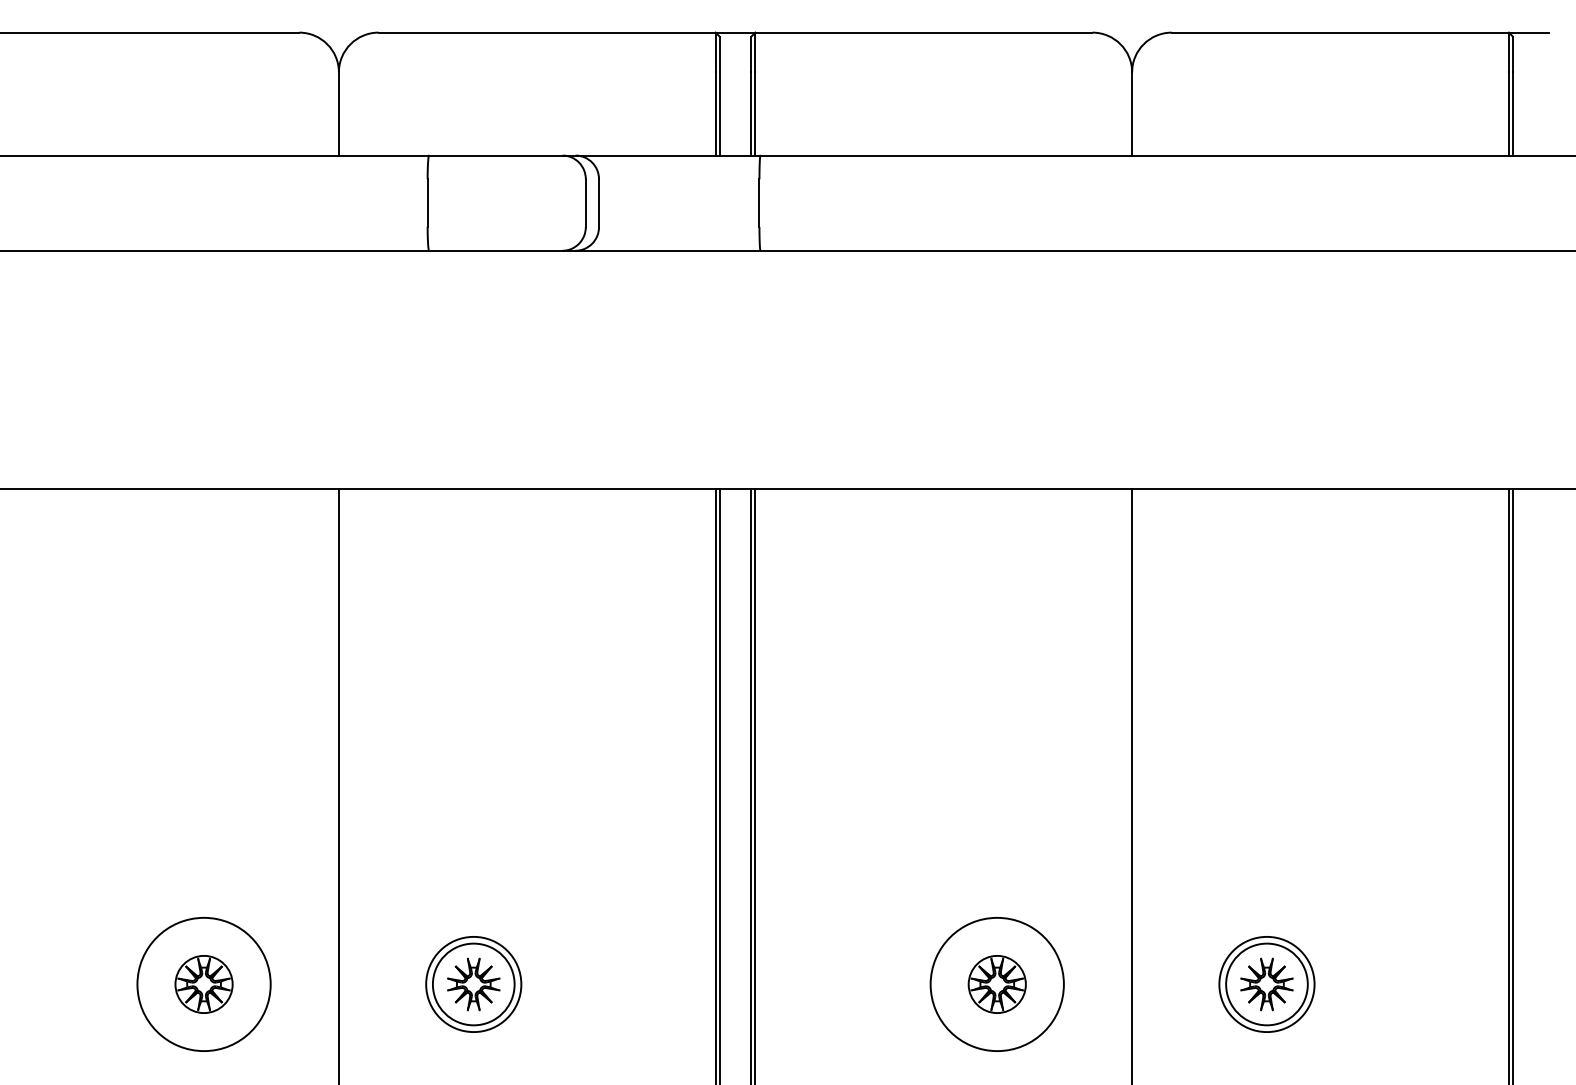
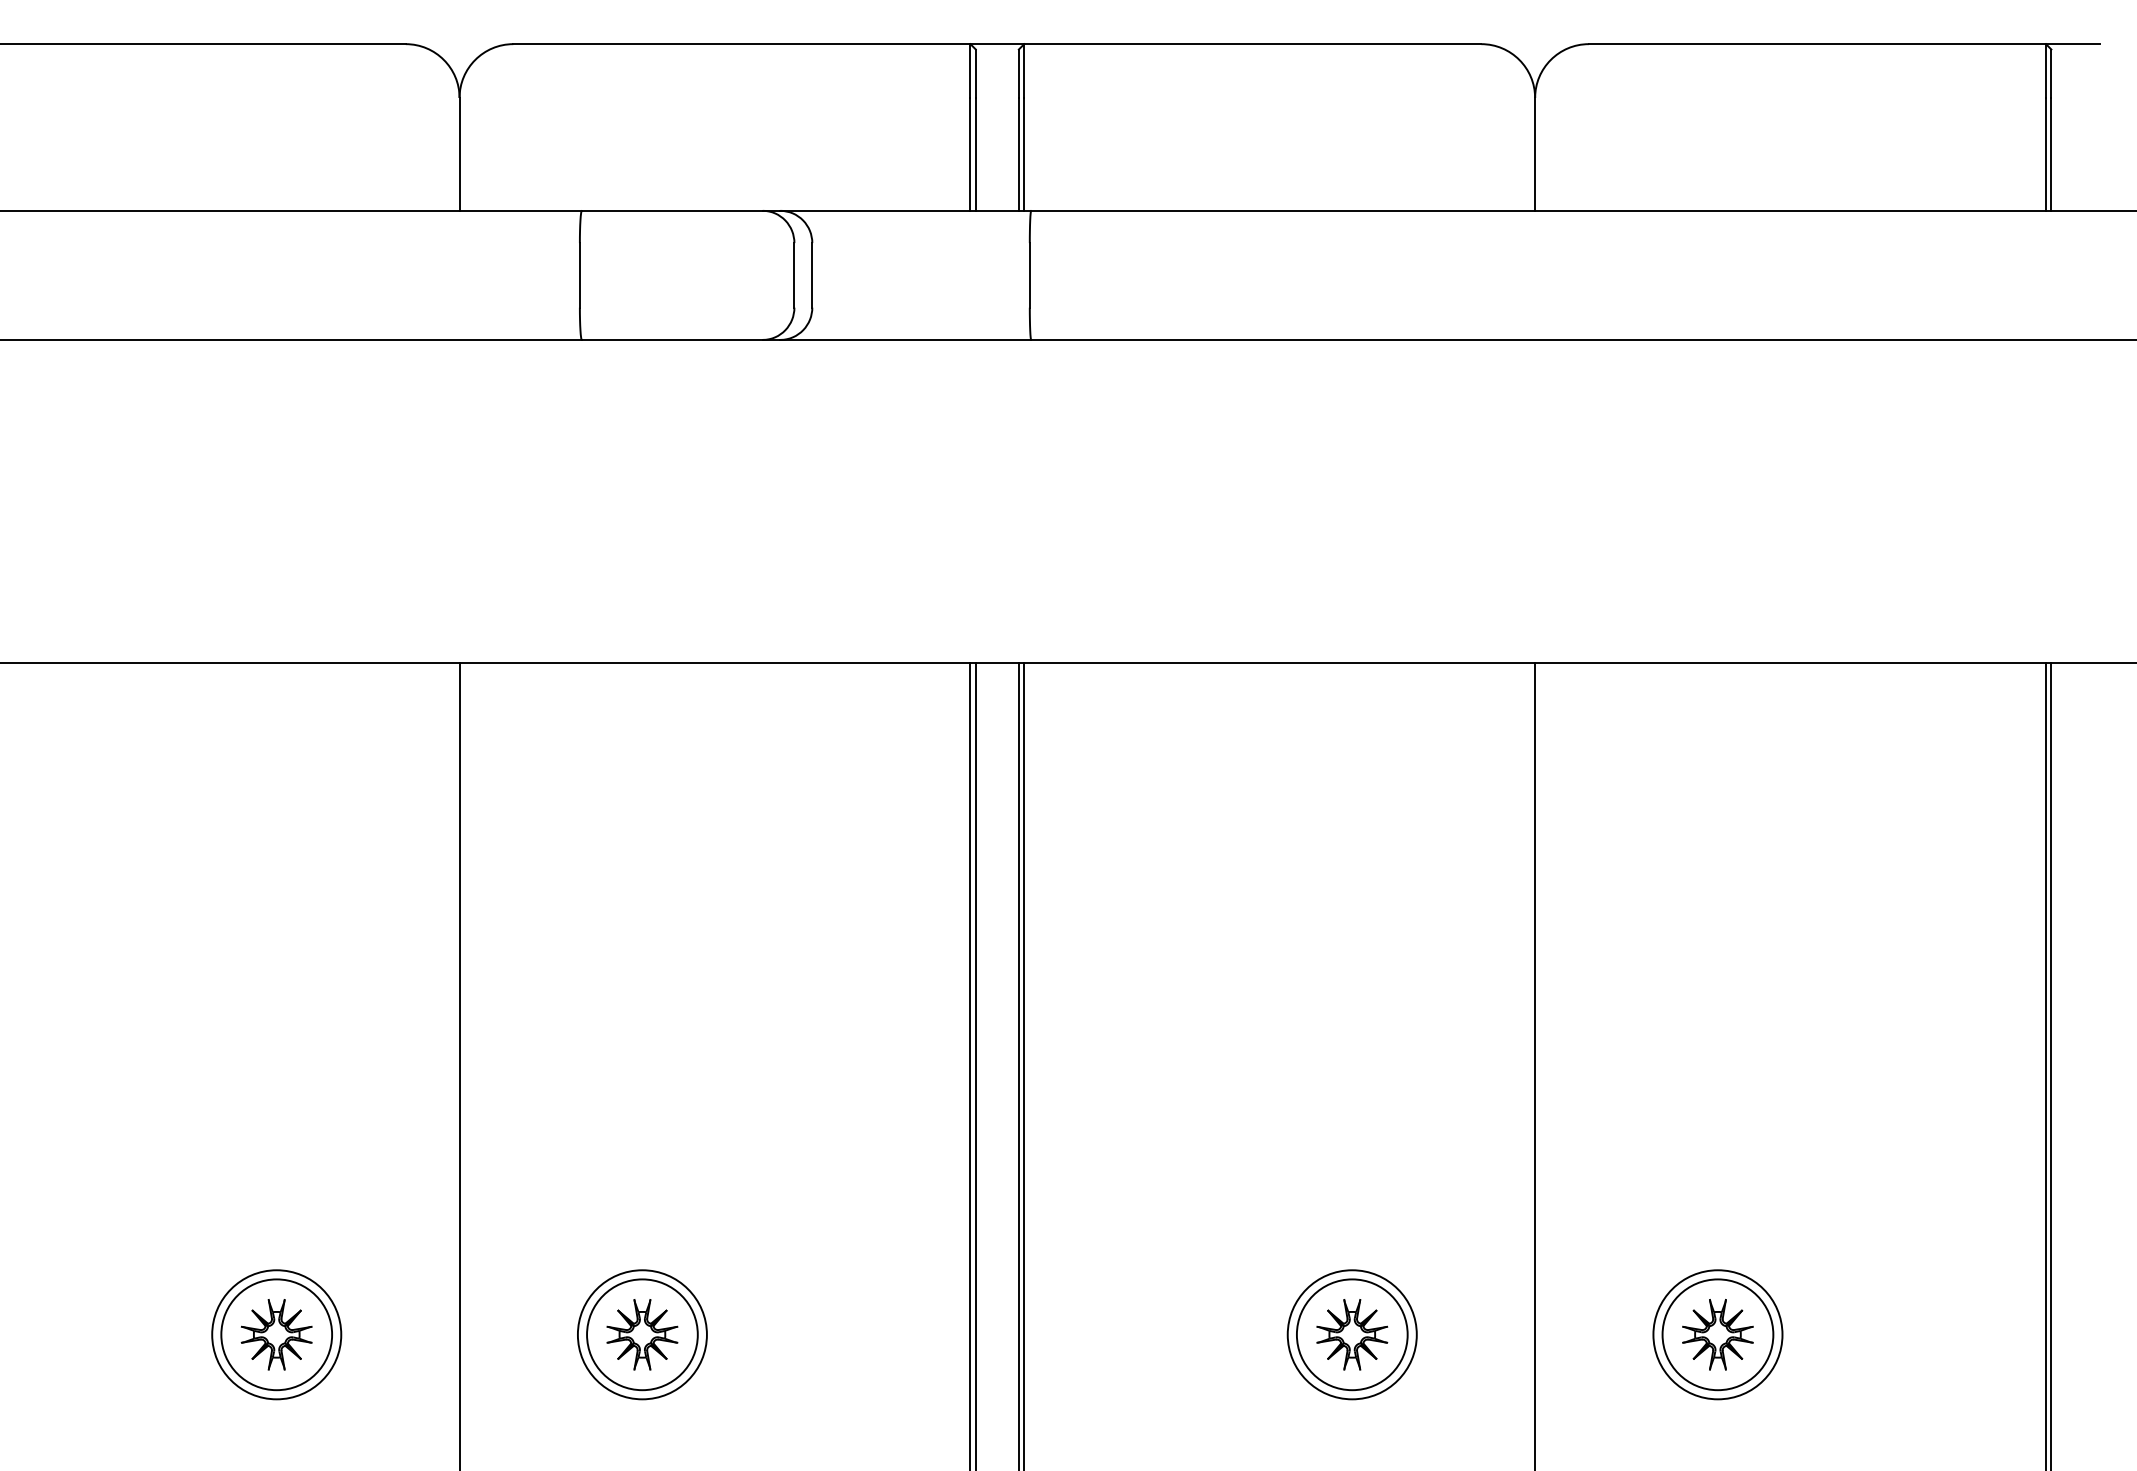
circle: (203, 984) -> (276, 1334), size x0.71
circle: (203, 984) -> (276, 1334), size x1.43
circle: (996, 984) -> (1351, 1334), size x0.71
circle: (996, 984) -> (1351, 1334), size x1.43

